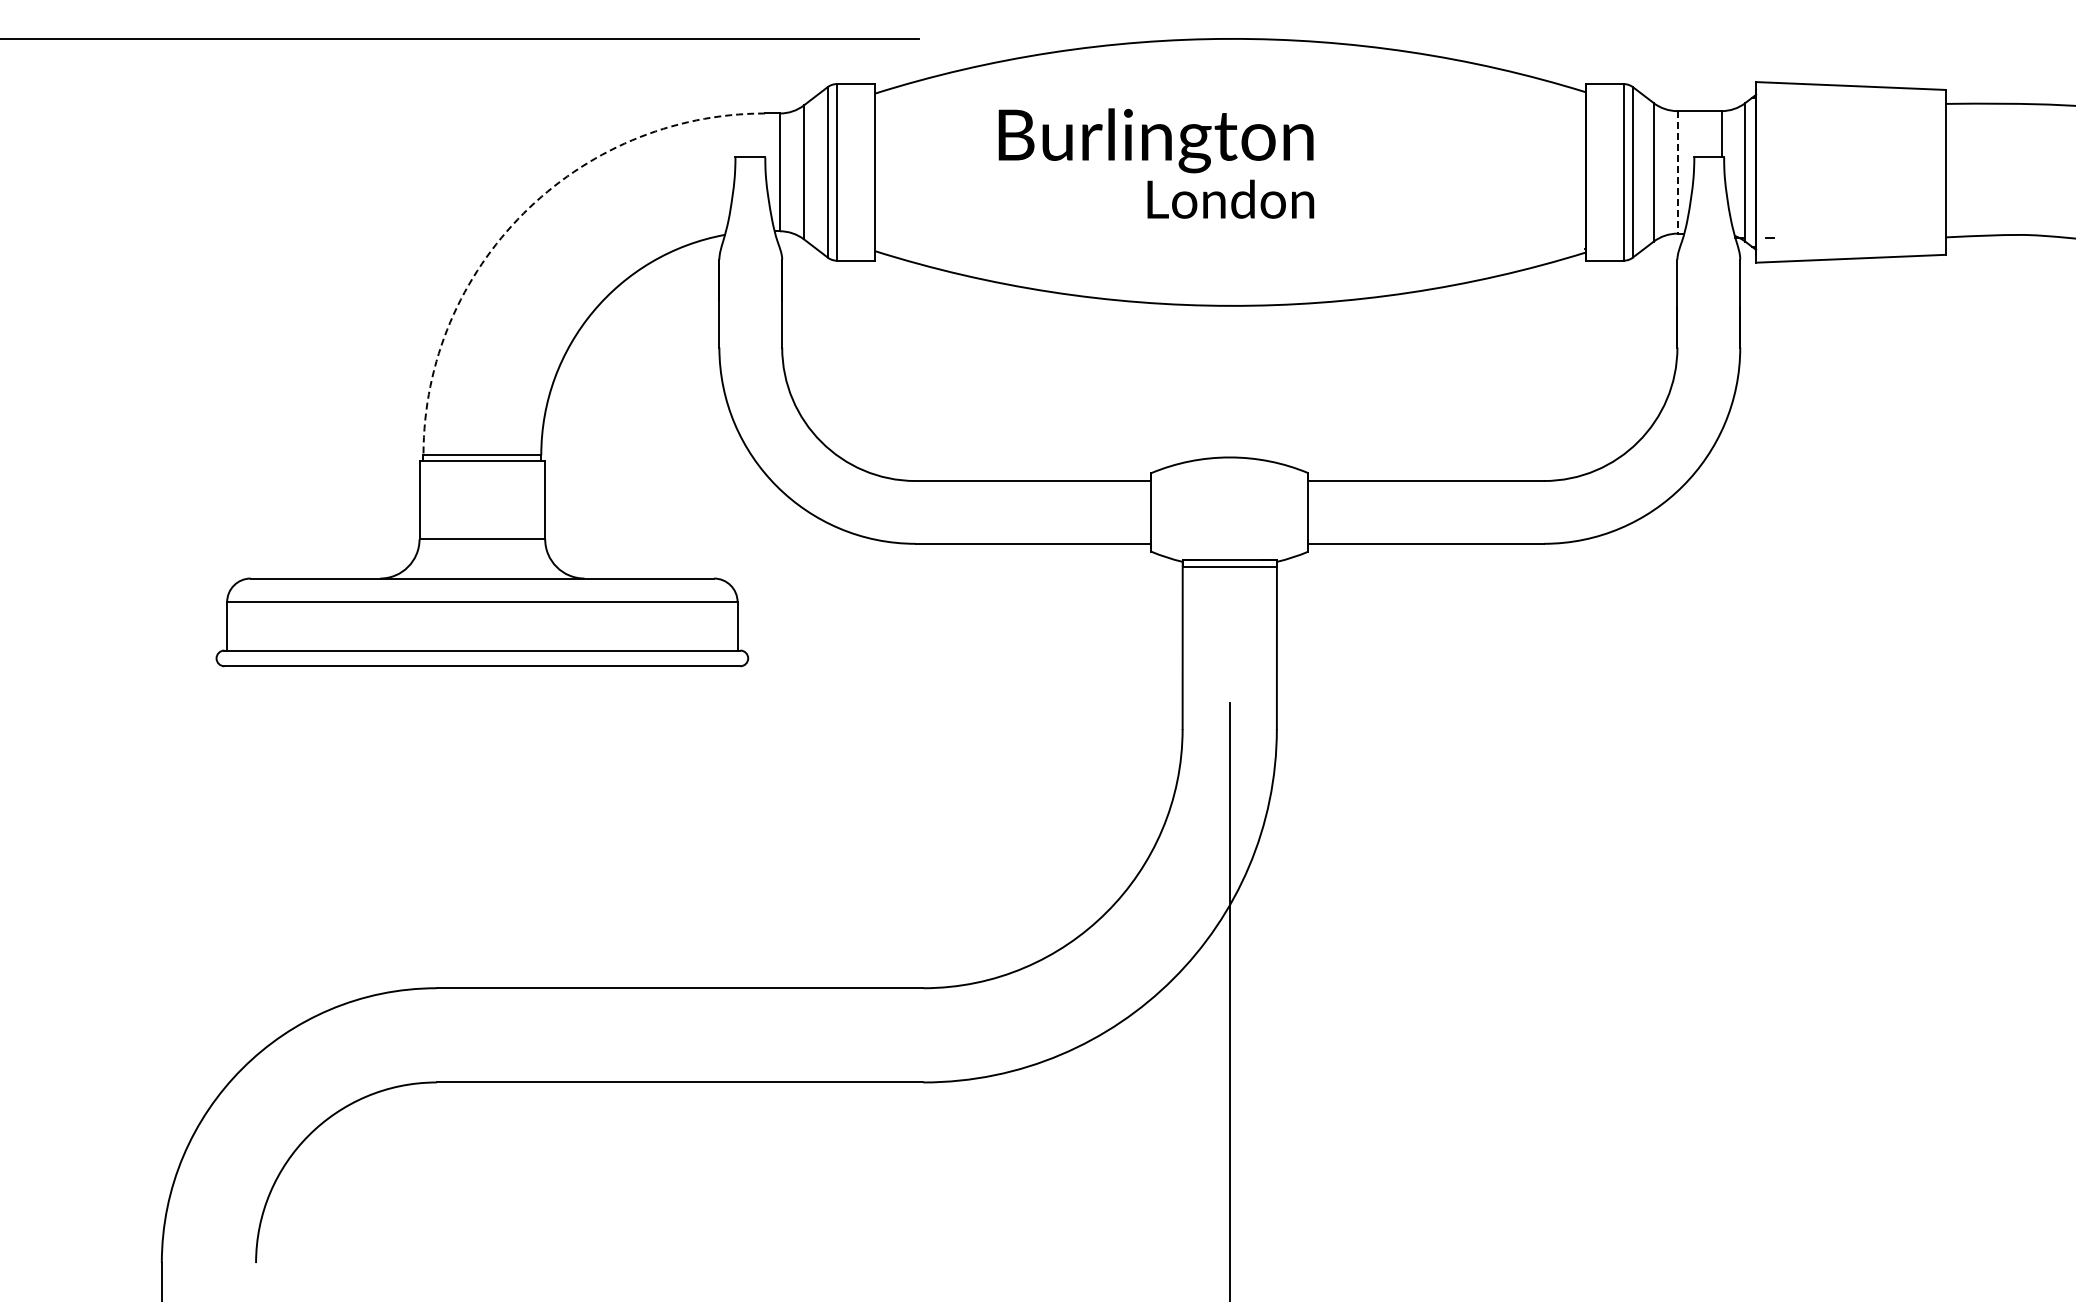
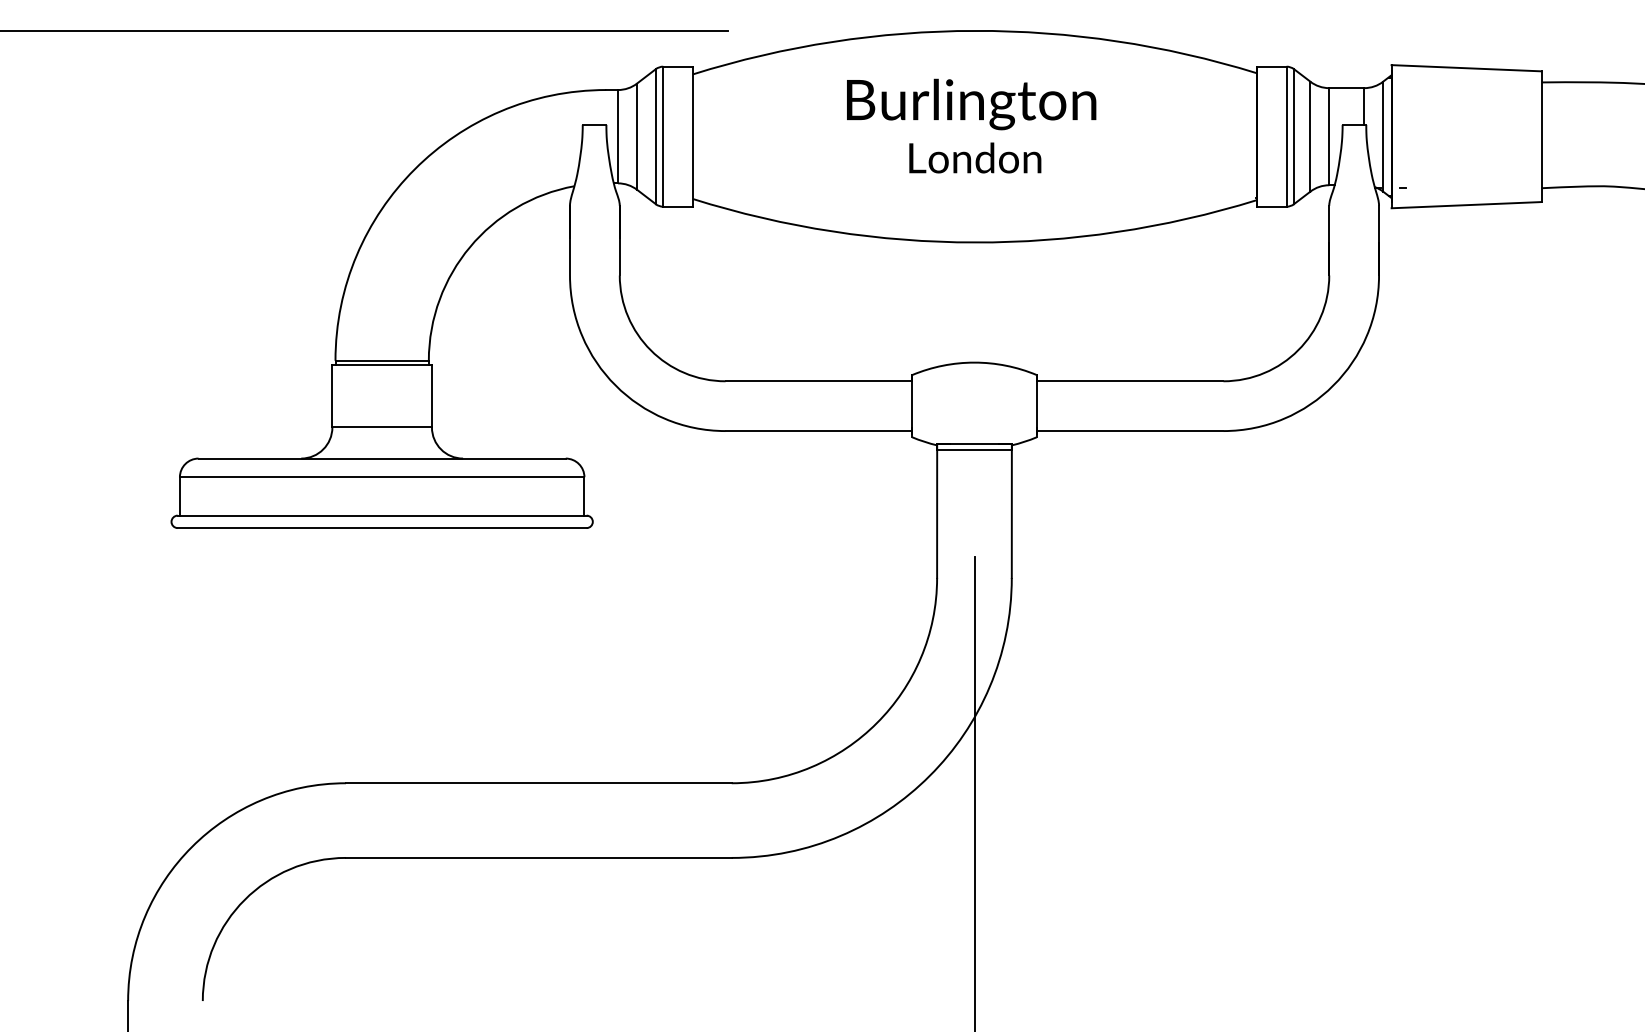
text: (1155, 140) -> (971, 104), moved
line: (1677, 172) -> (1329, 136), dashed -> solid
arc: (523, 213) -> (414, 169), dashed -> solid

